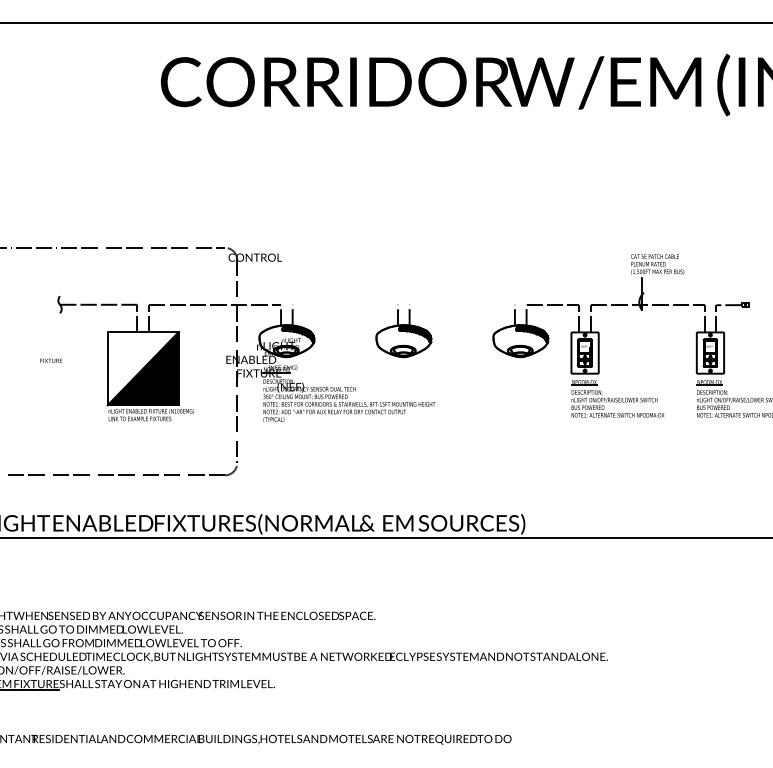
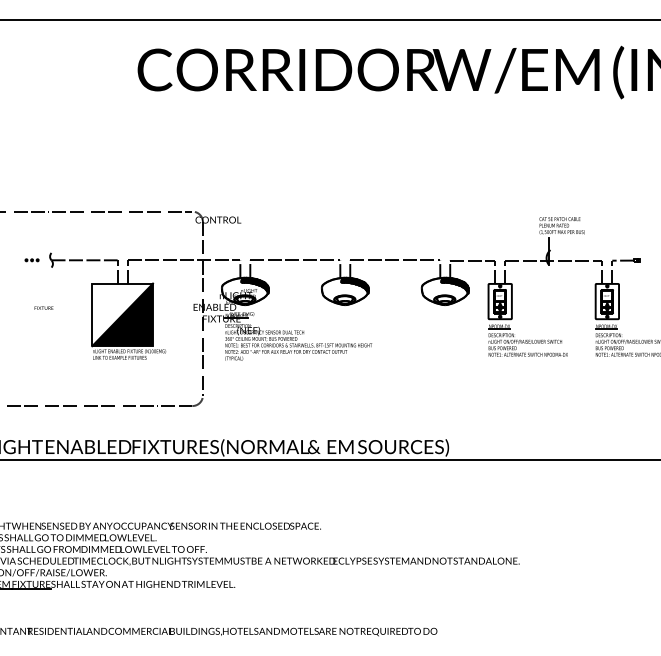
part: (36, 305) -> (31, 260), added
line: (345, 305) -> (295, 260), added
line: (462, 305) -> (395, 260), added

